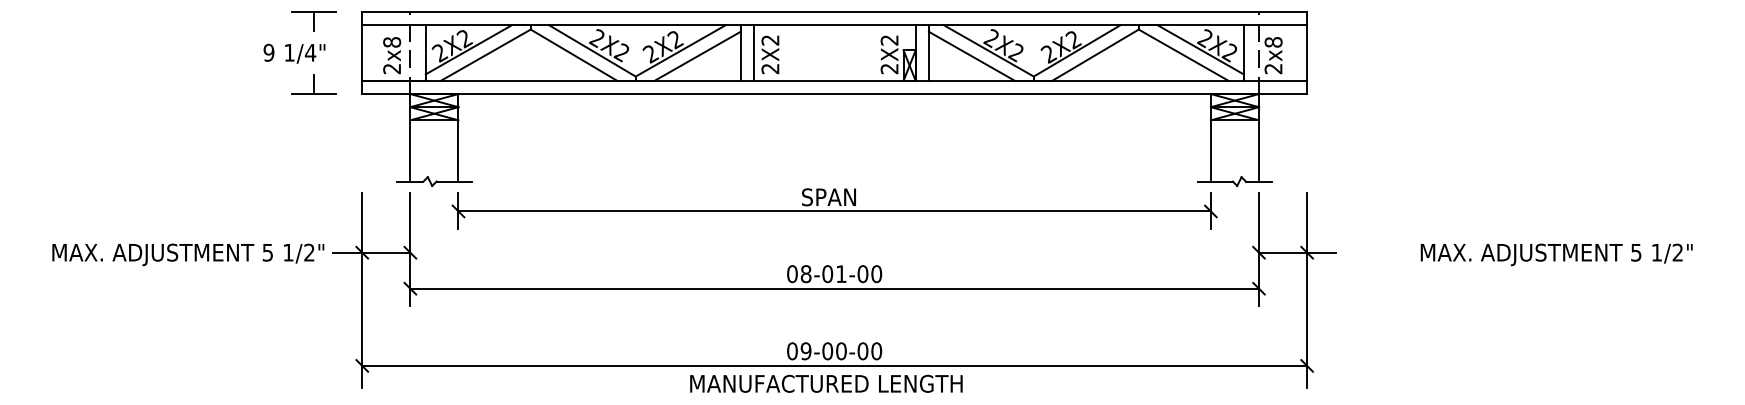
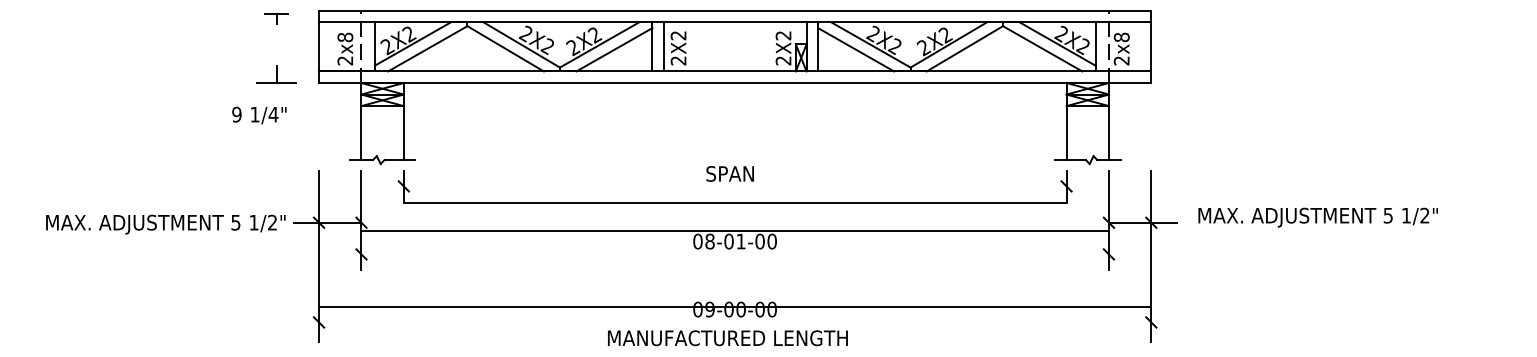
part: (313, 20) -> (276, 18), size x0.6
text: (294, 53) -> (259, 115), moved
line: (833, 211) -> (734, 203), moved
text: (1555, 254) -> (1317, 217), moved
line: (833, 288) -> (734, 231), moved
line: (835, 365) -> (735, 307), moved

